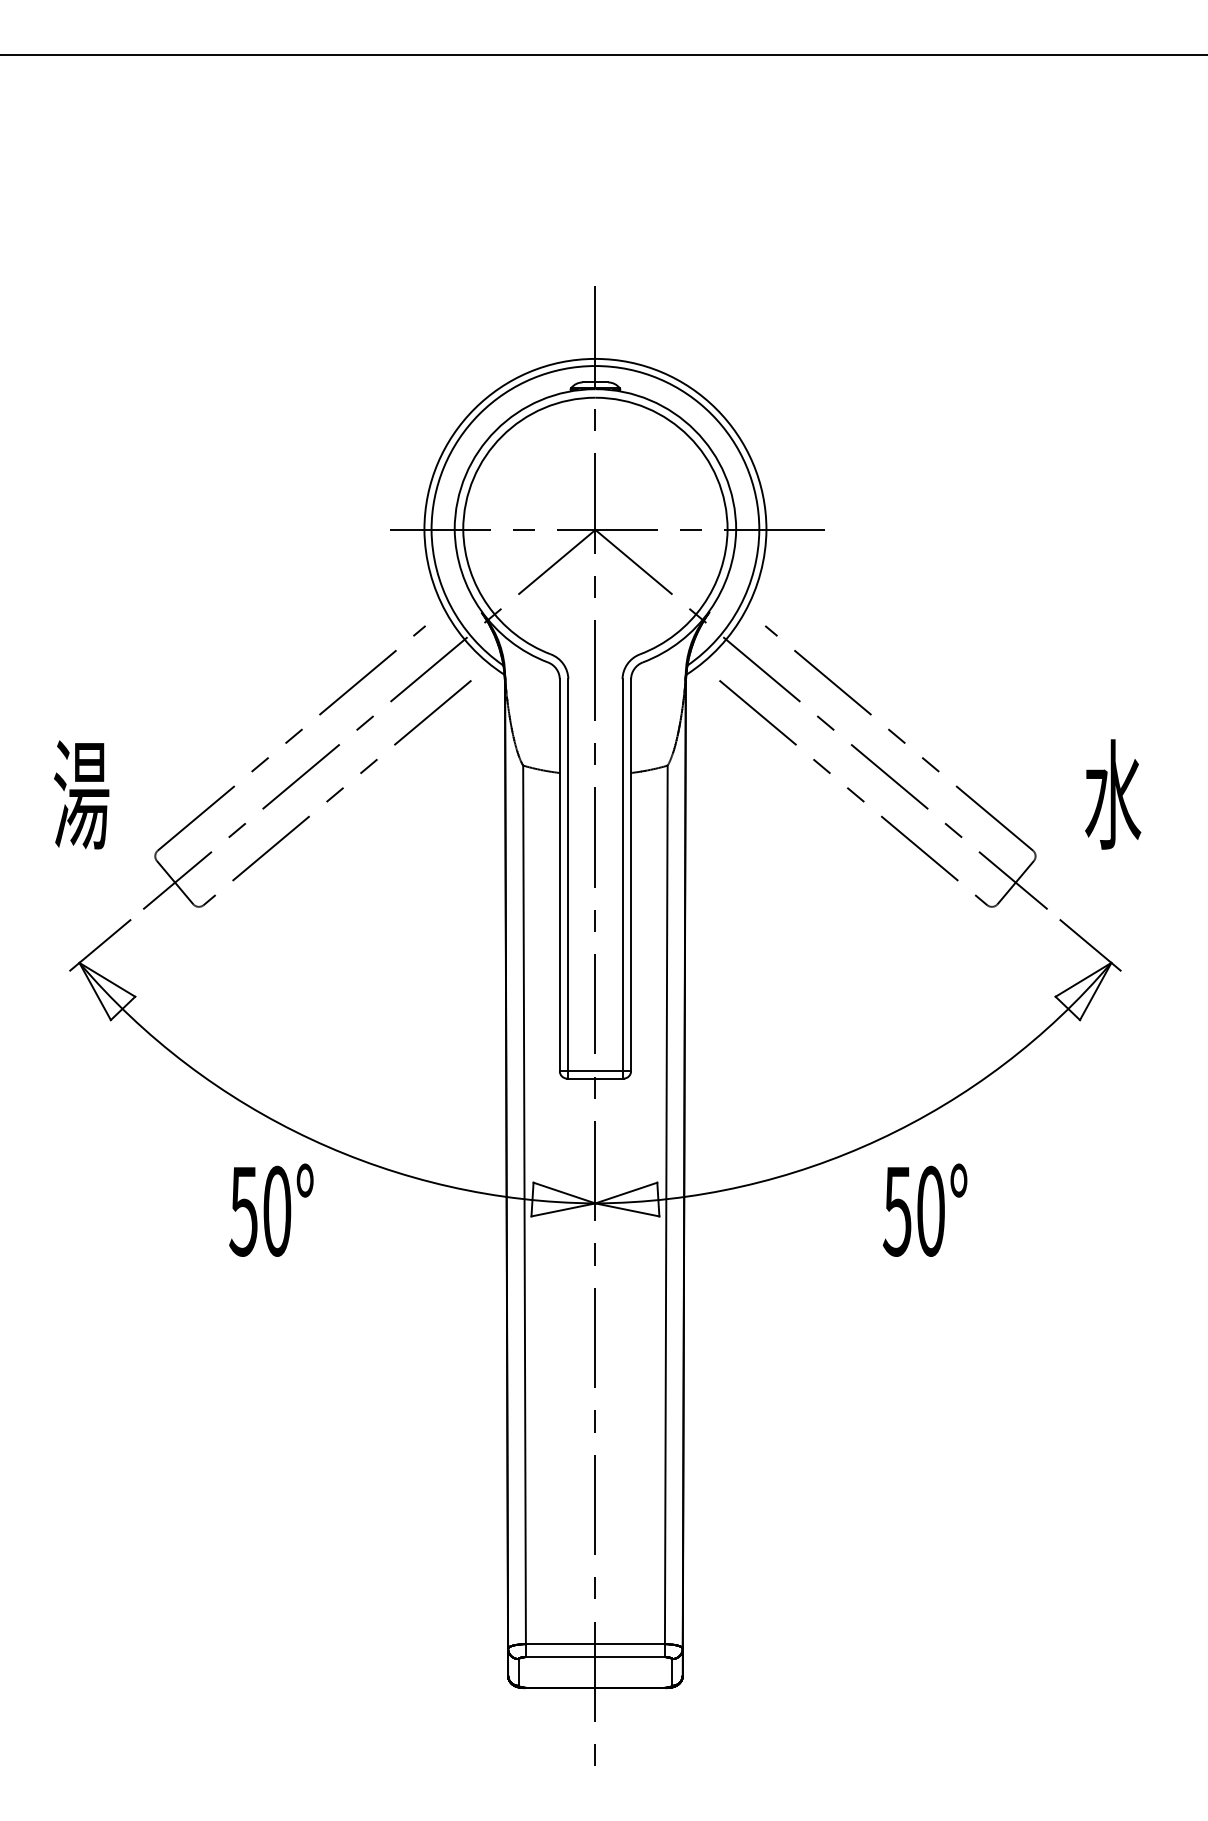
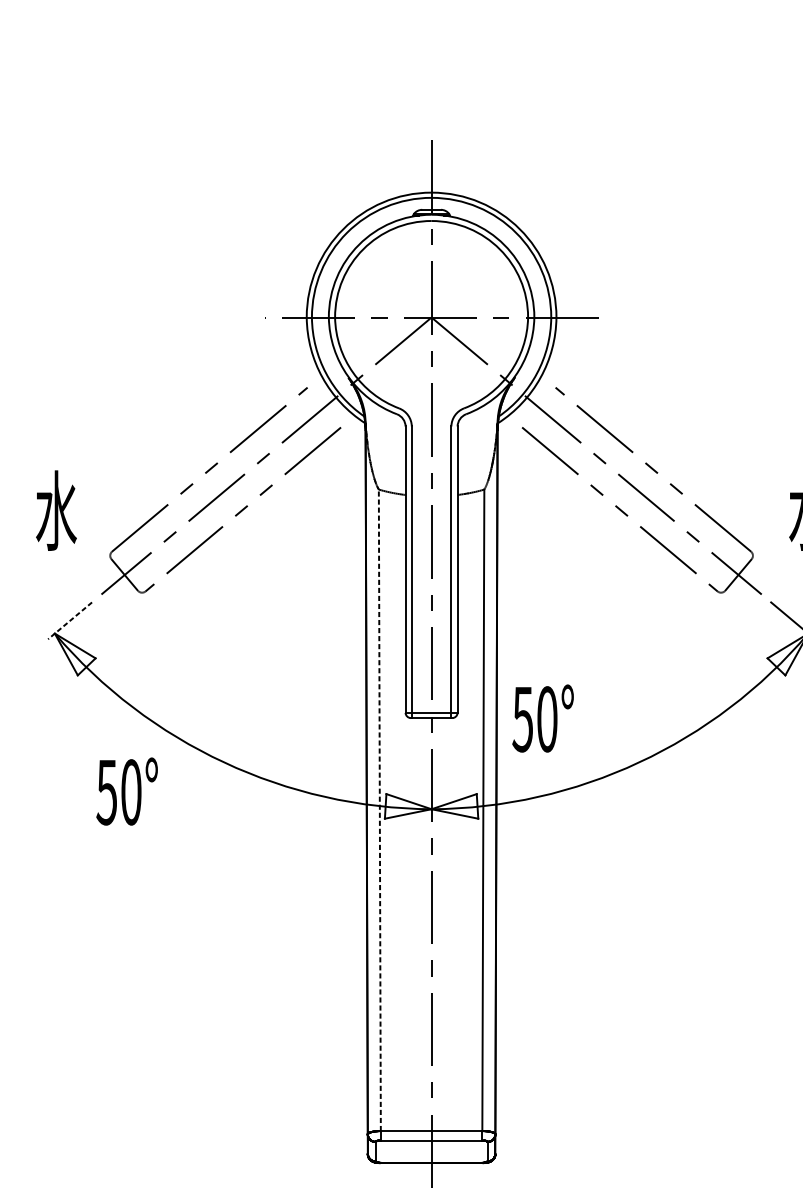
text: (81, 794) -> (56, 510), 湯 -> 水
line: (99, 945) -> (69, 620), solid -> dashed
line: (524, 1204) -> (379, 810), solid -> dashed
text: (271, 1209) -> (127, 791), moved
text: (924, 1209) -> (542, 718), moved

